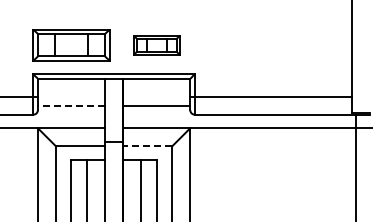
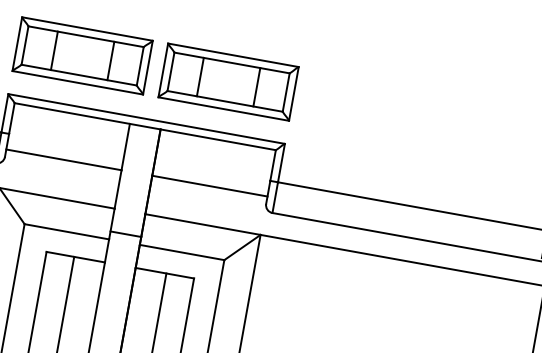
part: (156, 45) -> (228, 82), size x1.67
line: (71, 105) -> (63, 159), dashed -> solid
line: (147, 146) -> (181, 252), dashed -> solid

